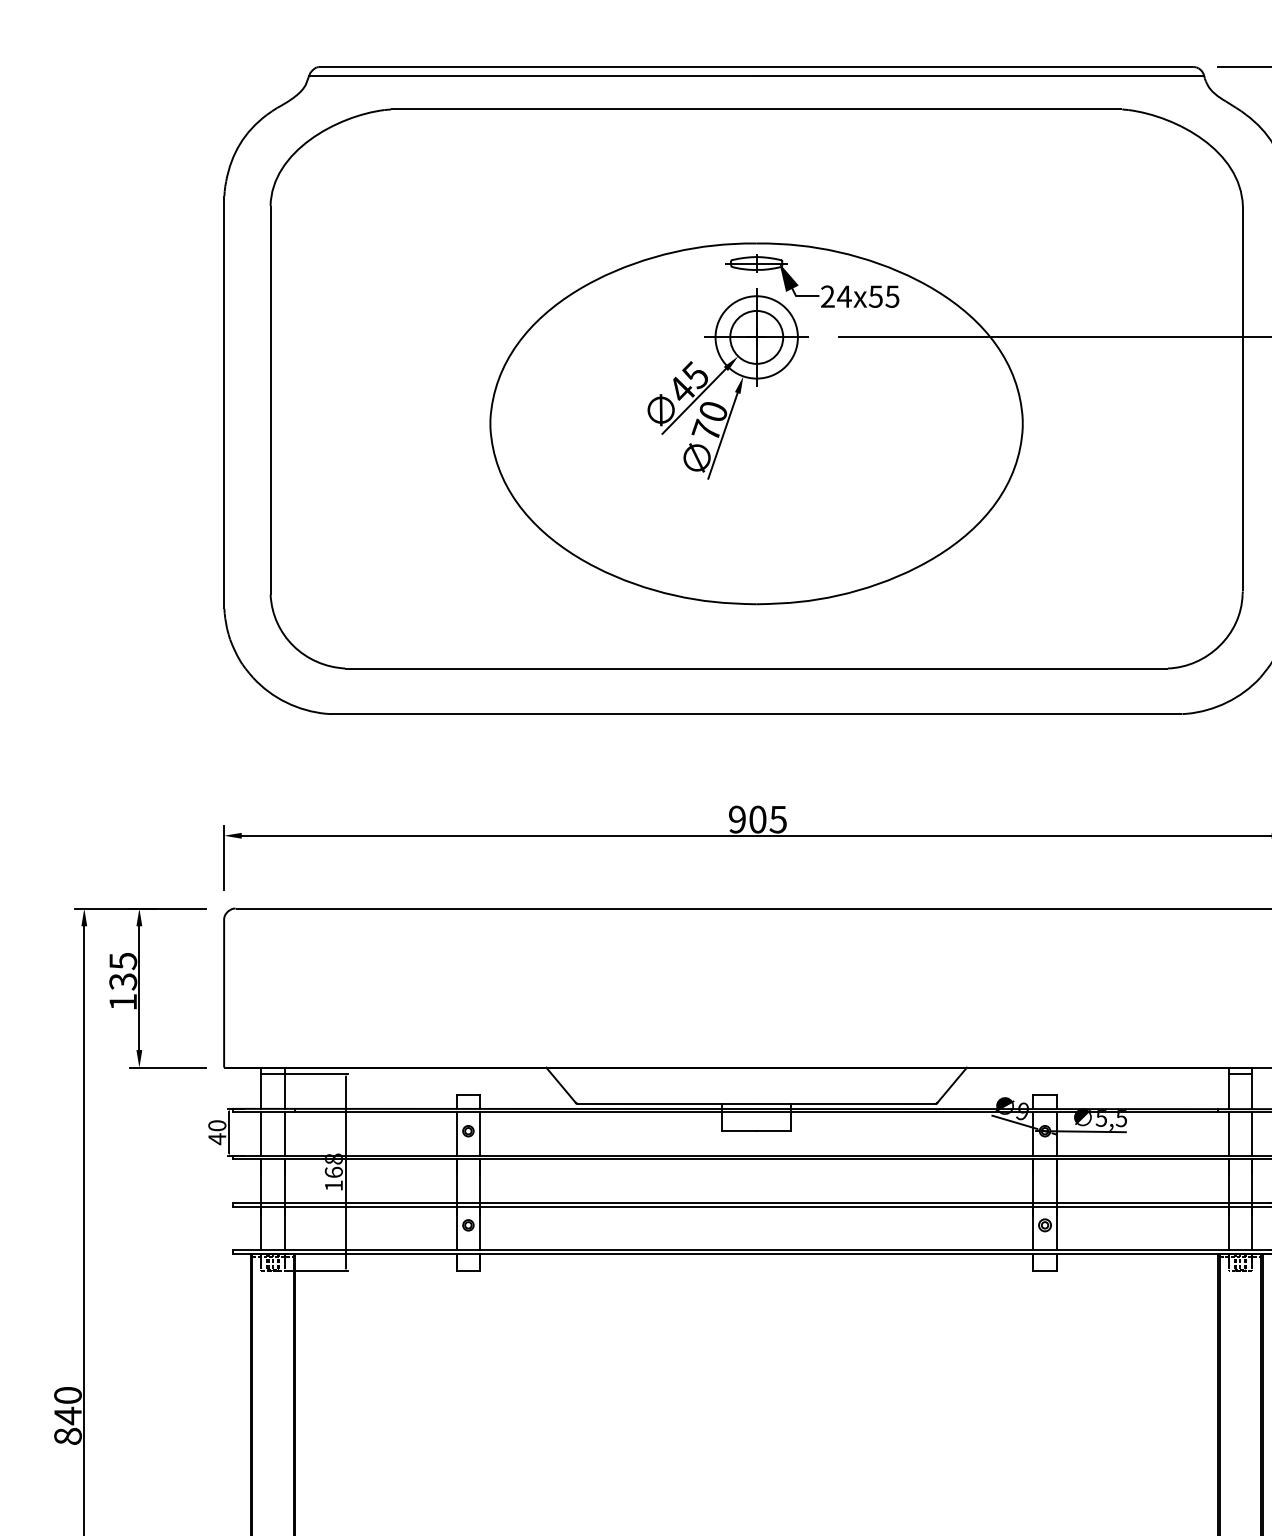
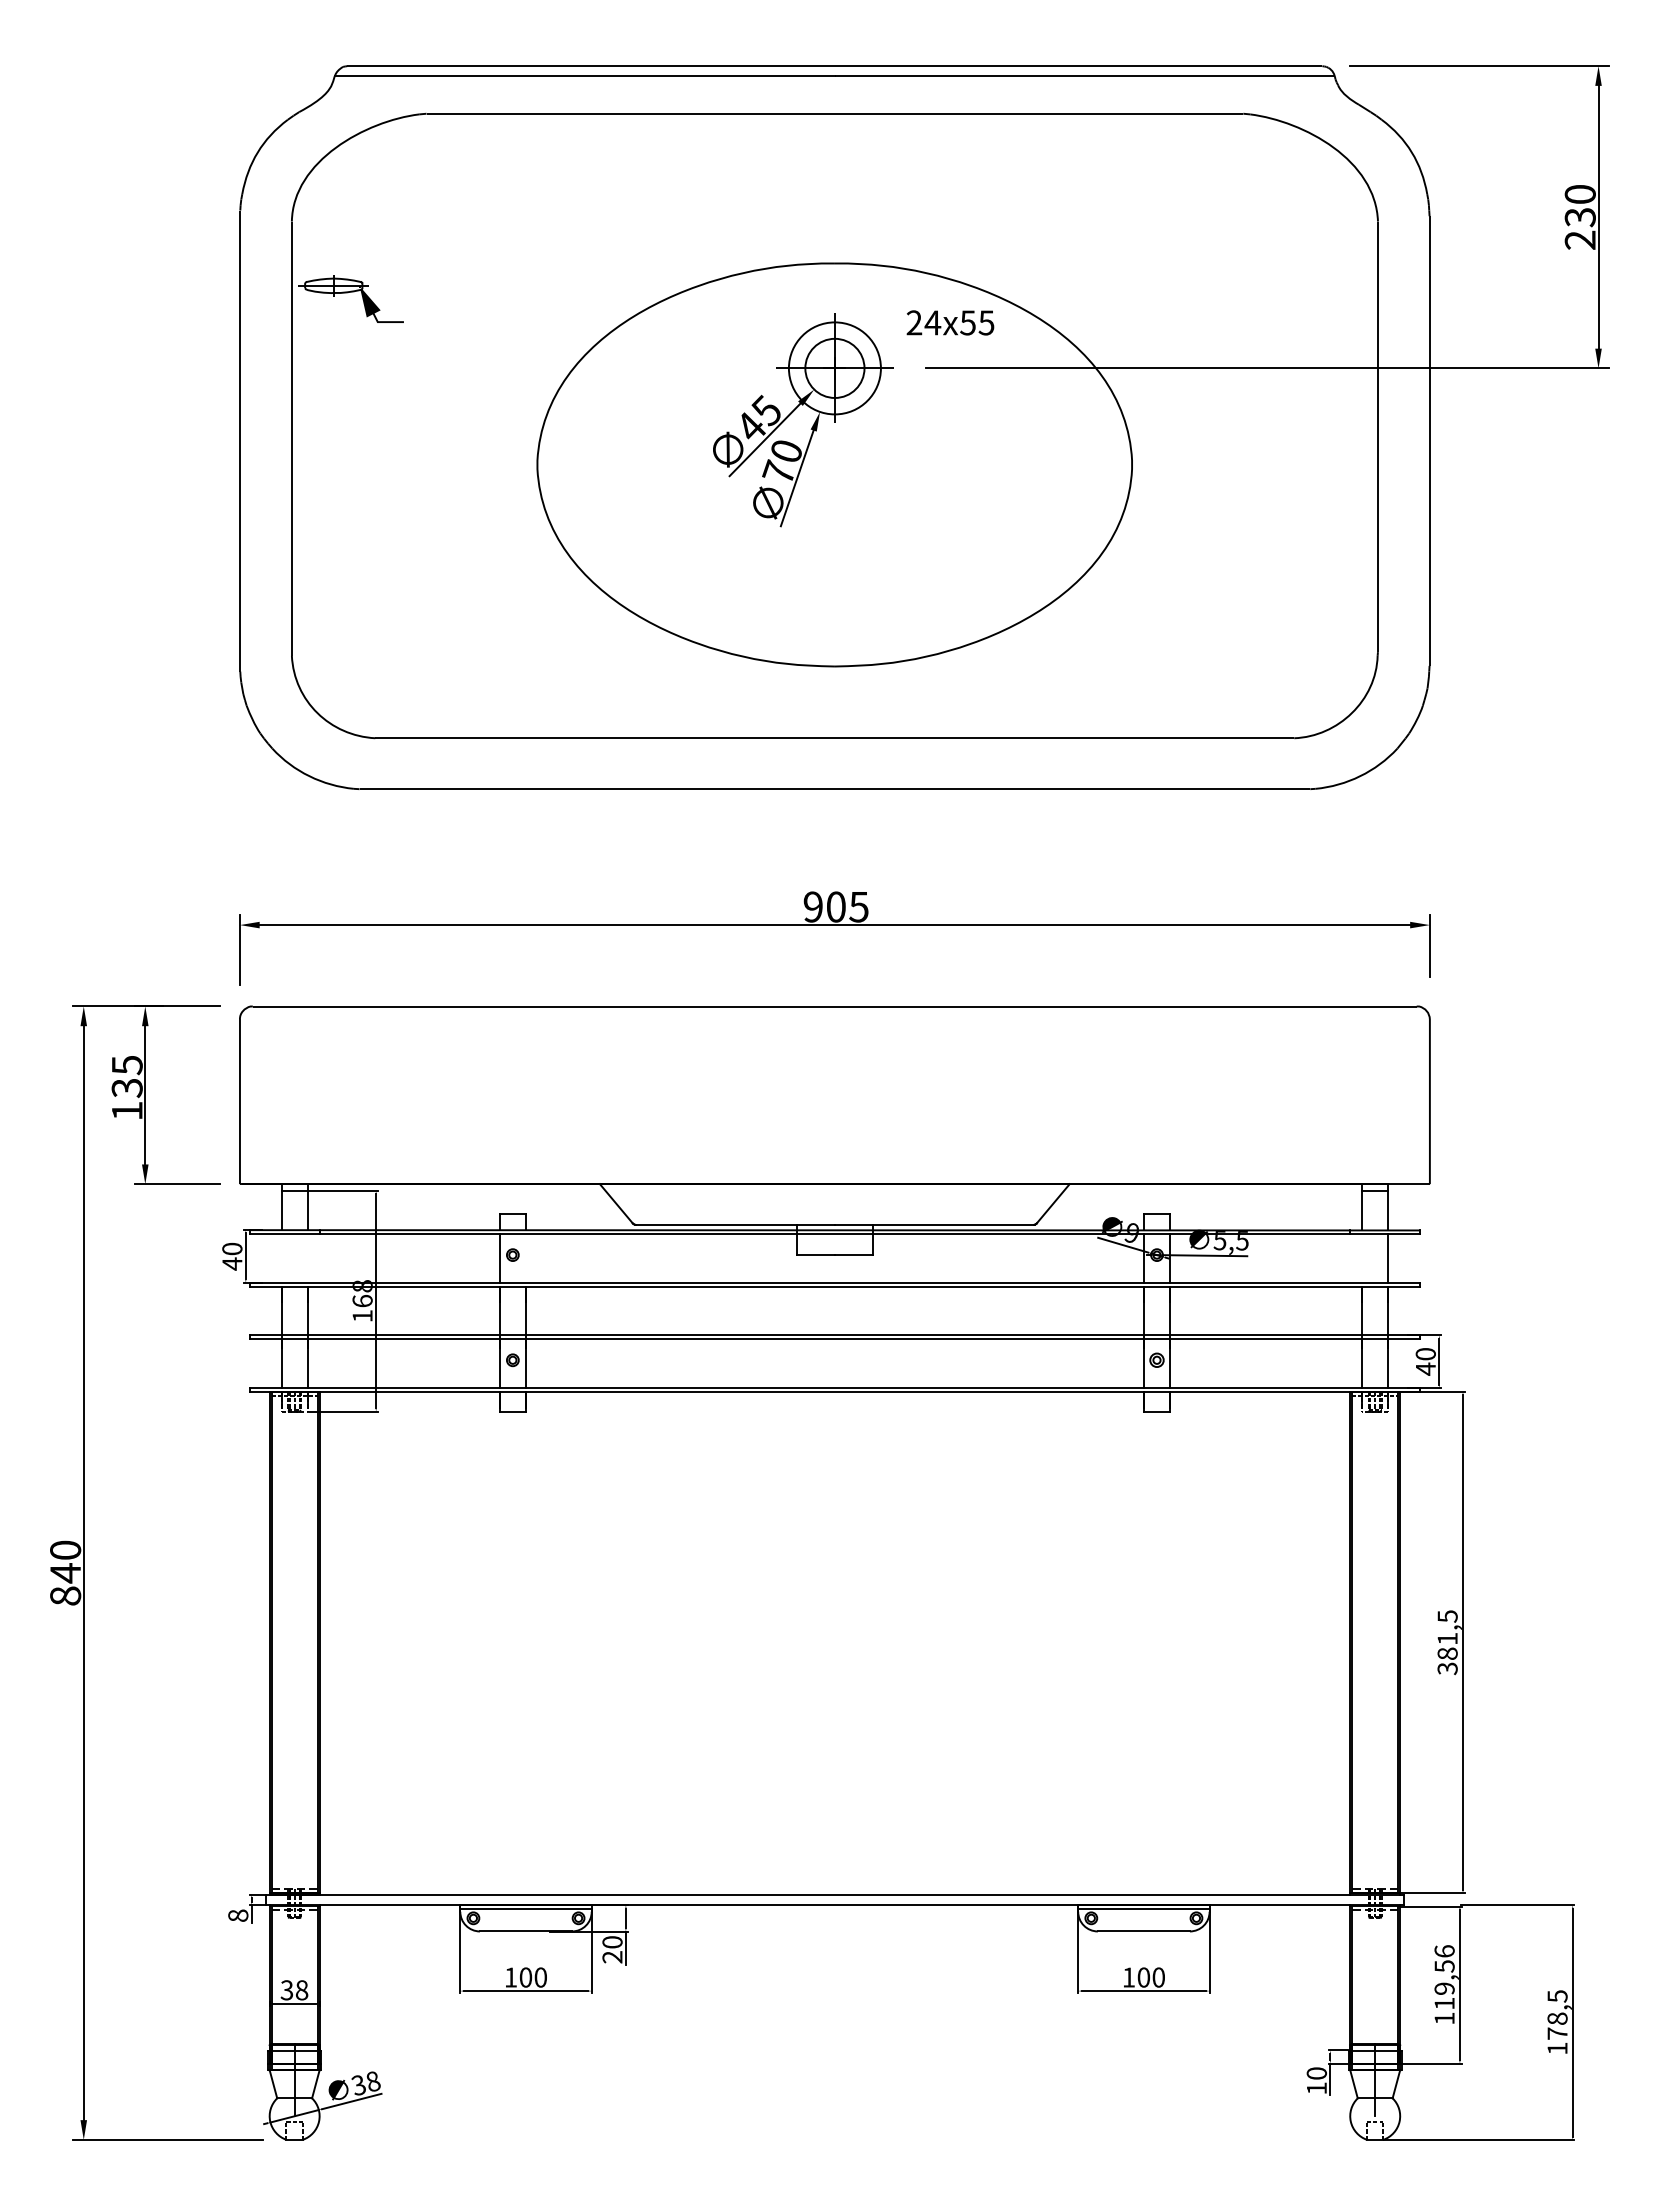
part: (771, 274) -> (350, 298), moved
line: (261, 1134) -> (281, 1258), removed
line: (284, 1134) -> (307, 1258), removed
line: (480, 1134) -> (526, 1258), removed
line: (1229, 1134) -> (1362, 1258), removed

